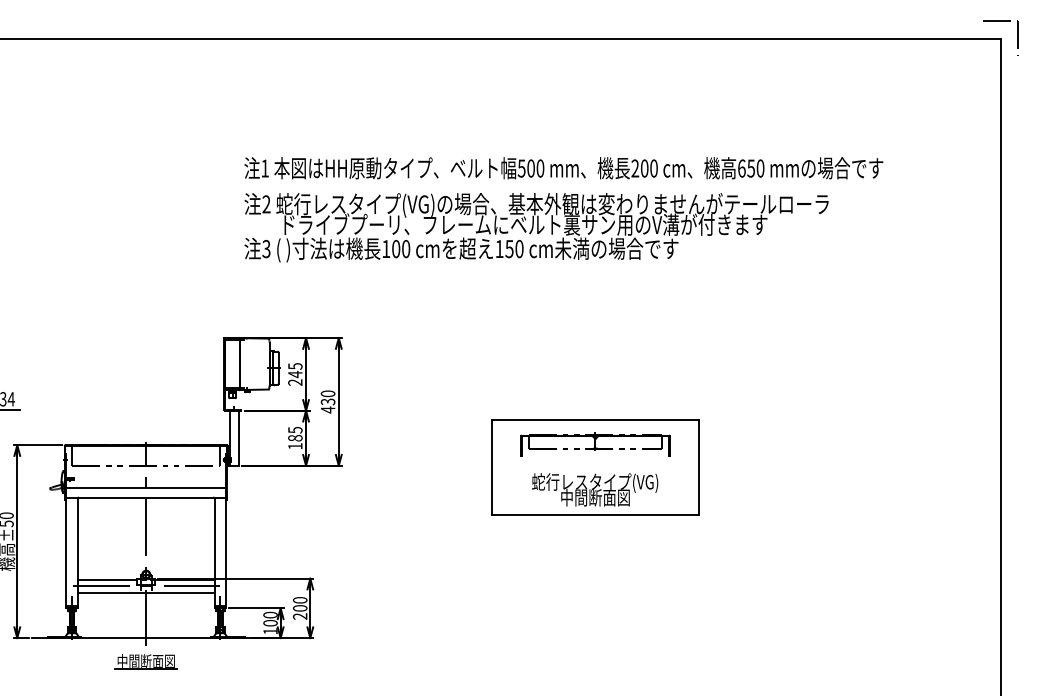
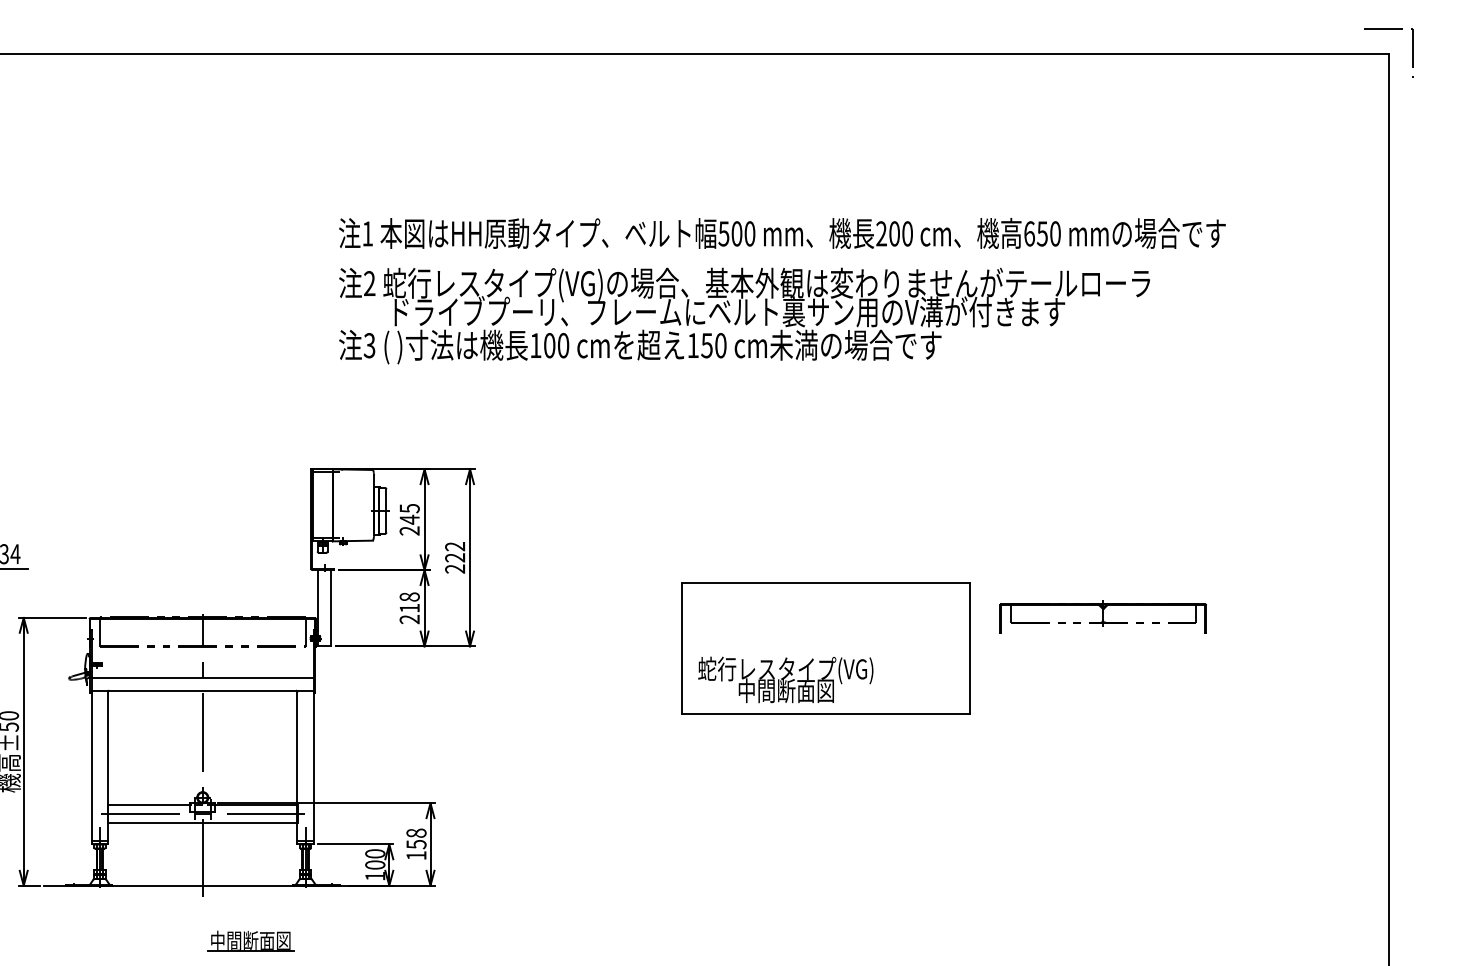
text: (328, 402) -> (455, 558), 430 -> 222
text: (295, 438) -> (409, 608), 185 -> 218
part: (594, 444) -> (1102, 616), moved
text: (594, 489) -> (785, 679), moved
text: (300, 608) -> (416, 844), 200 -> 158
part: (146, 661) -> (250, 940), moved

